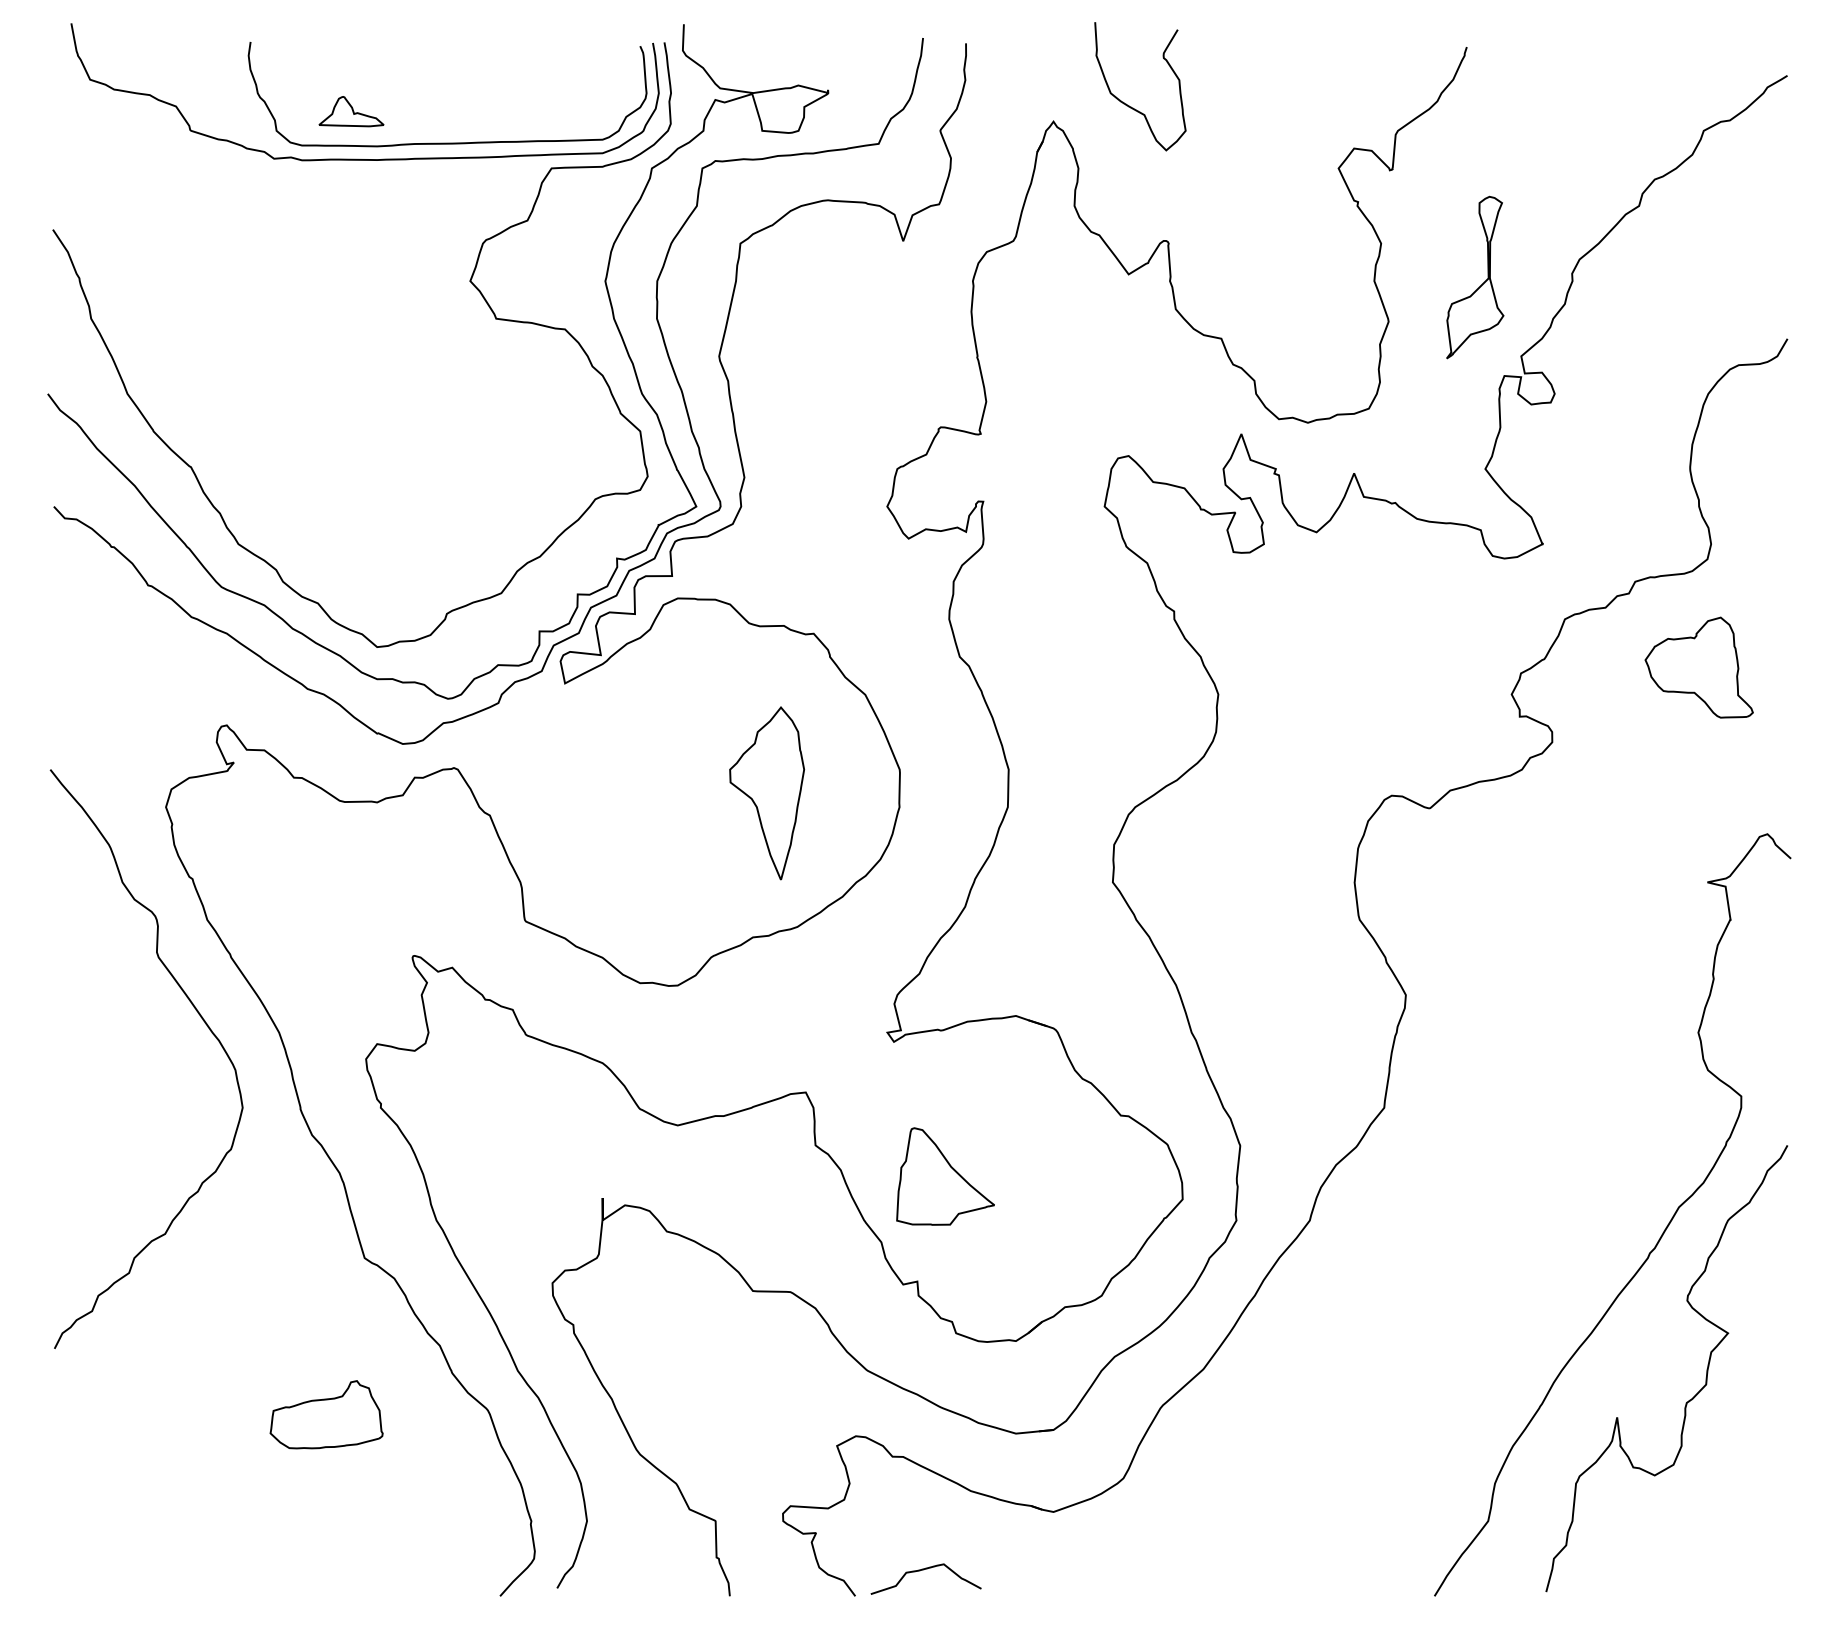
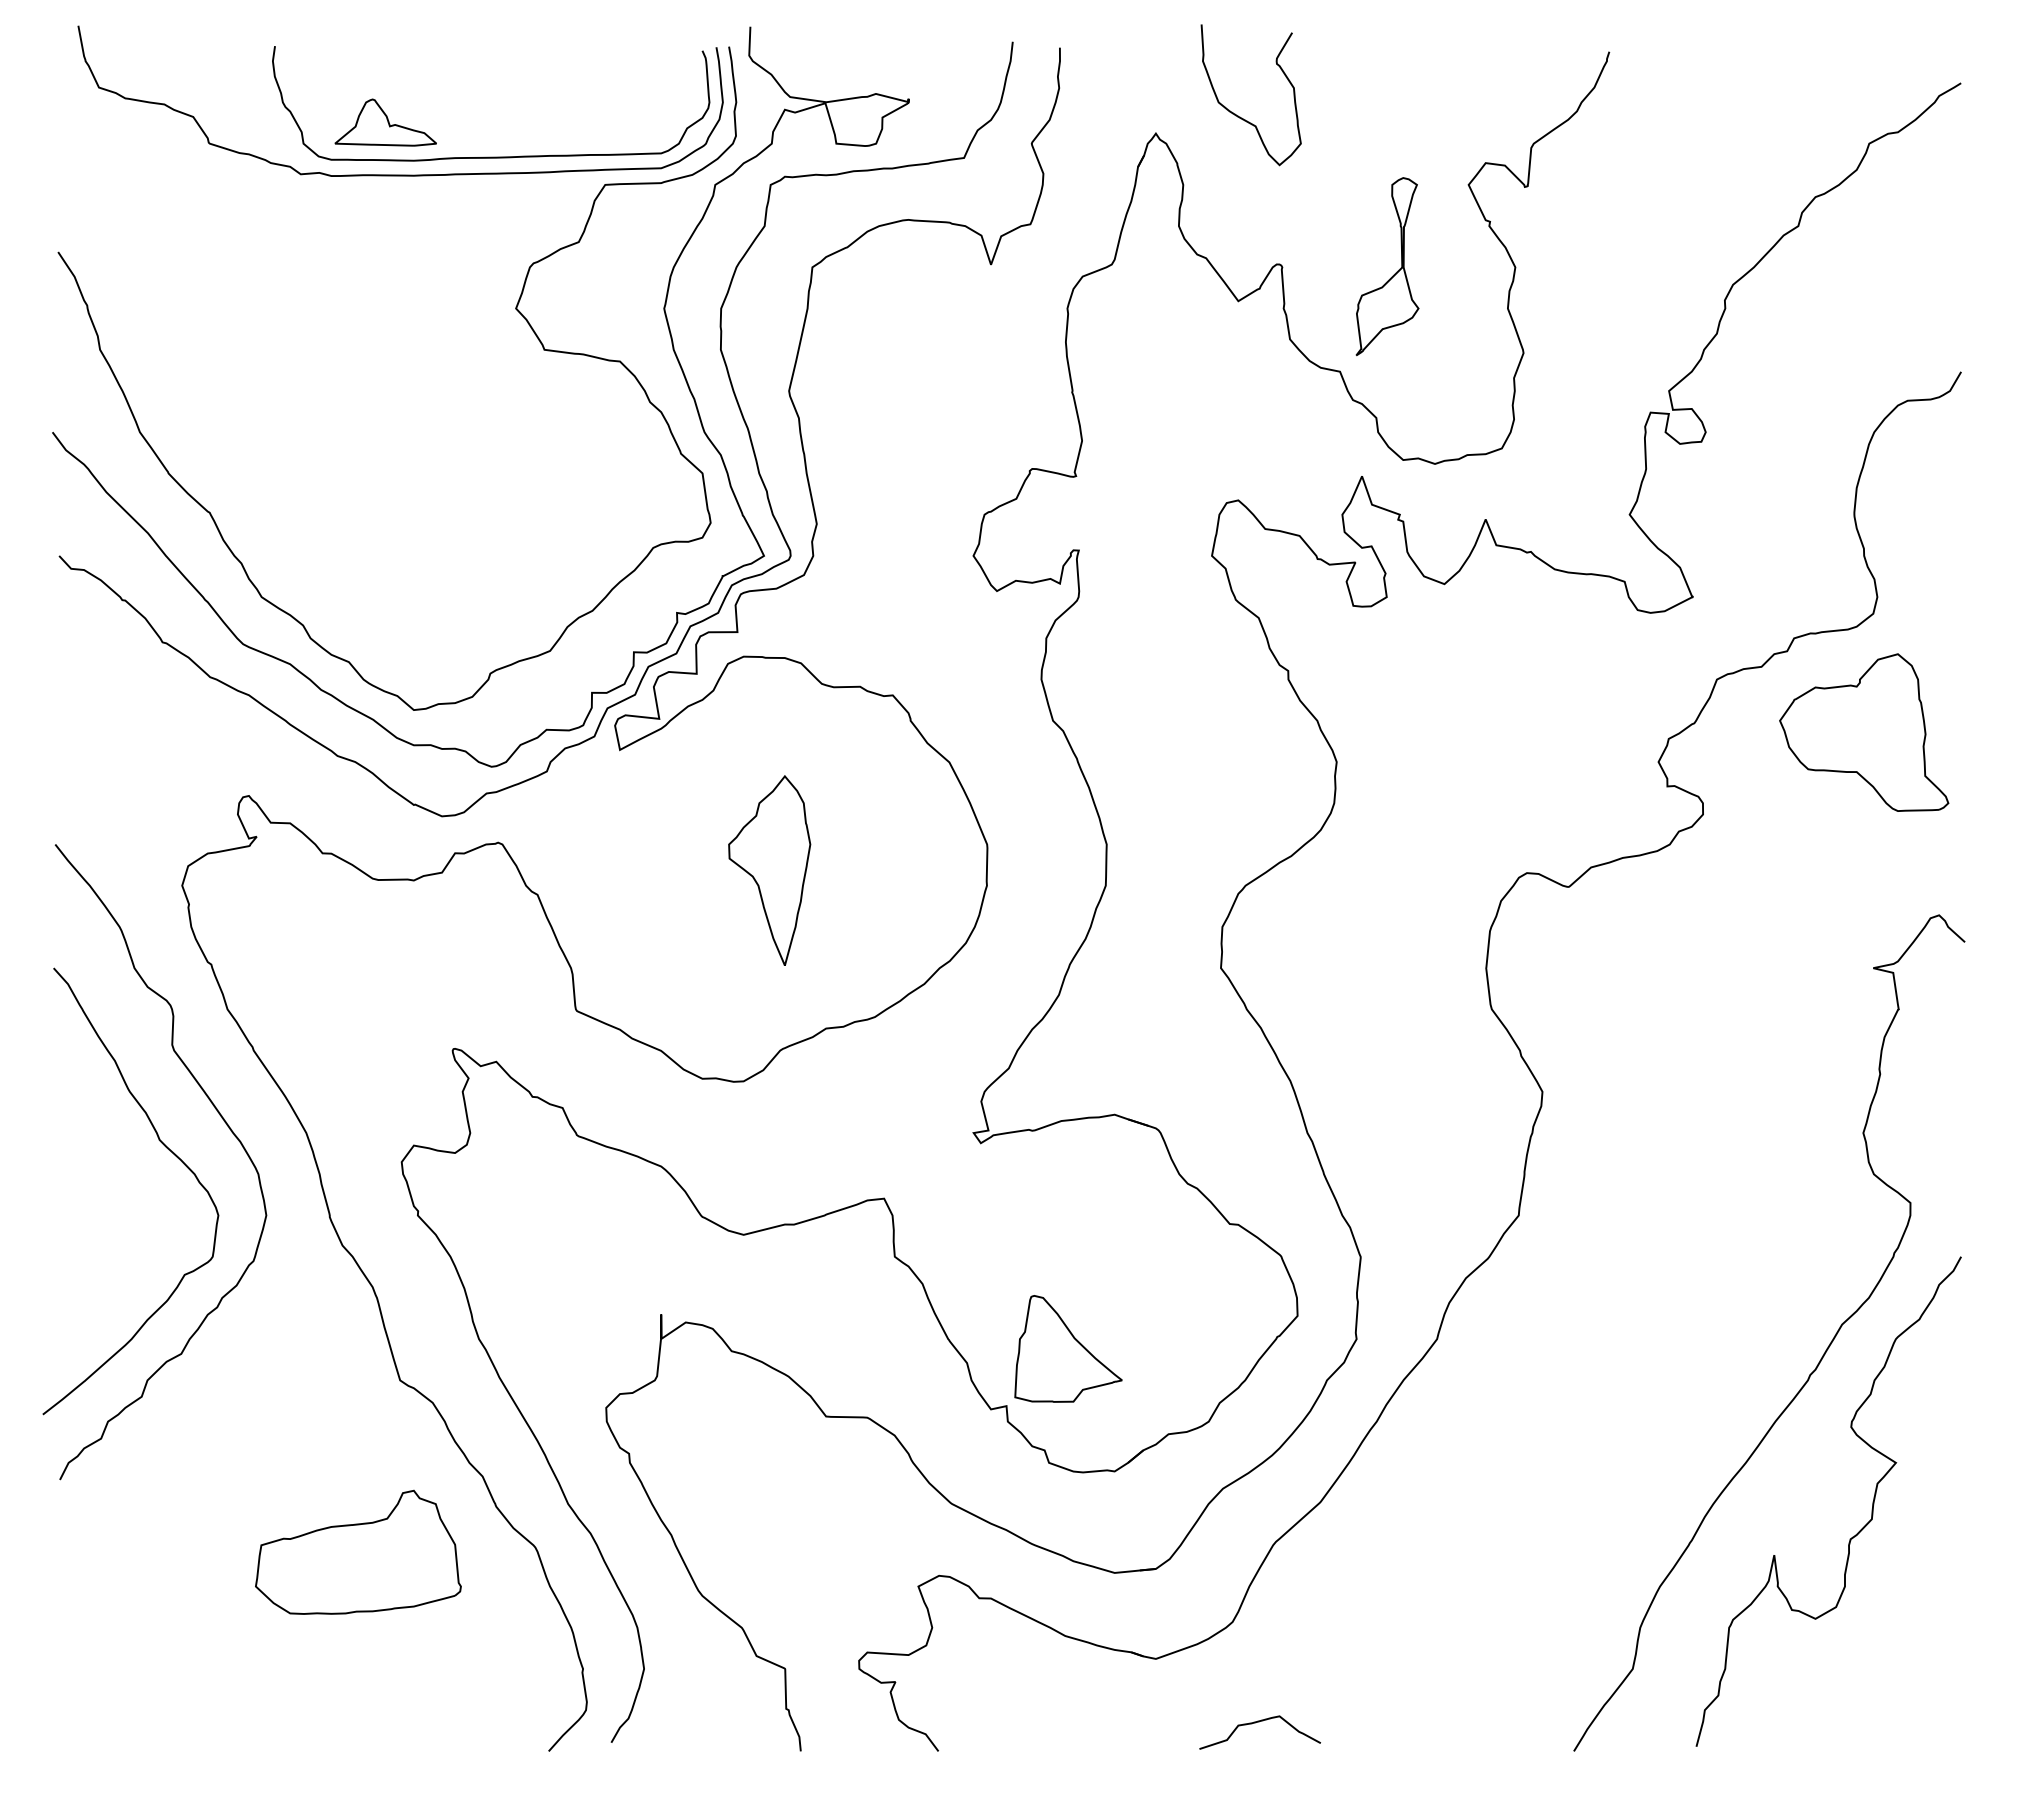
part: (351, 111) -> (385, 122), size x1.43
part: (1481, 283) -> (1394, 273), moved
part: (1699, 667) -> (1864, 732), size x1.43
part: (766, 793) -> (769, 870), moved
curve: (152, 1047) -> (167, 1149), added
part: (945, 1176) -> (1068, 1348), moved
part: (326, 1414) -> (358, 1551), size x1.67
curve: (921, 1570) -> (1255, 1723), moved

